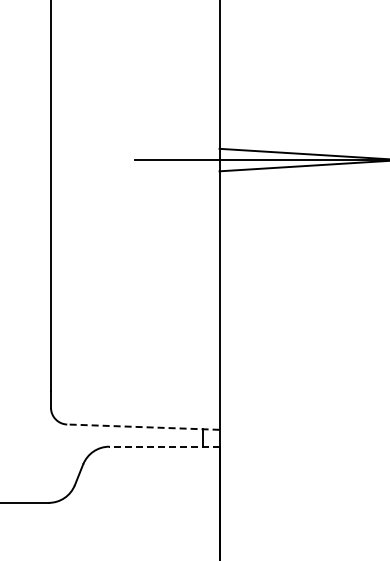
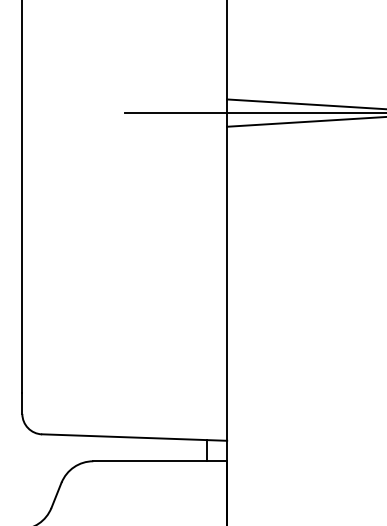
line: (142, 427) -> (133, 437), dashed -> solid
line: (163, 446) -> (159, 461), dashed -> solid

